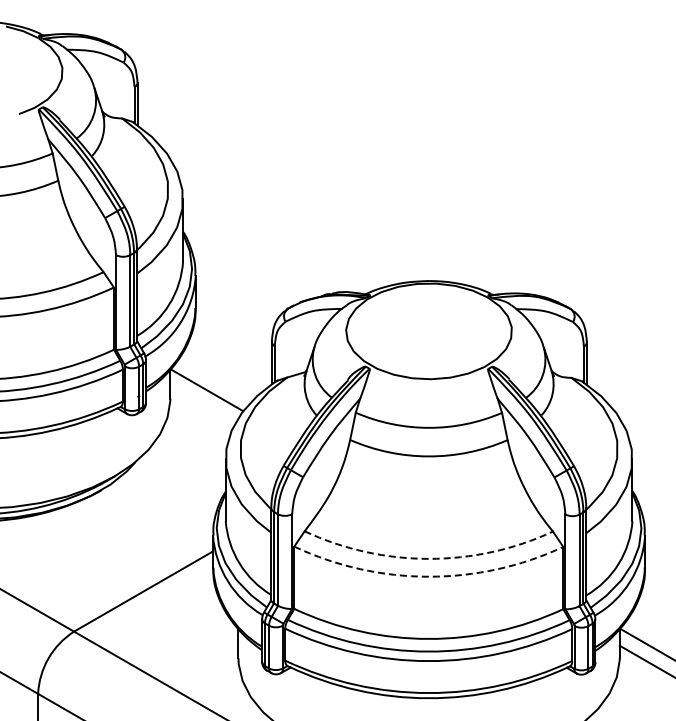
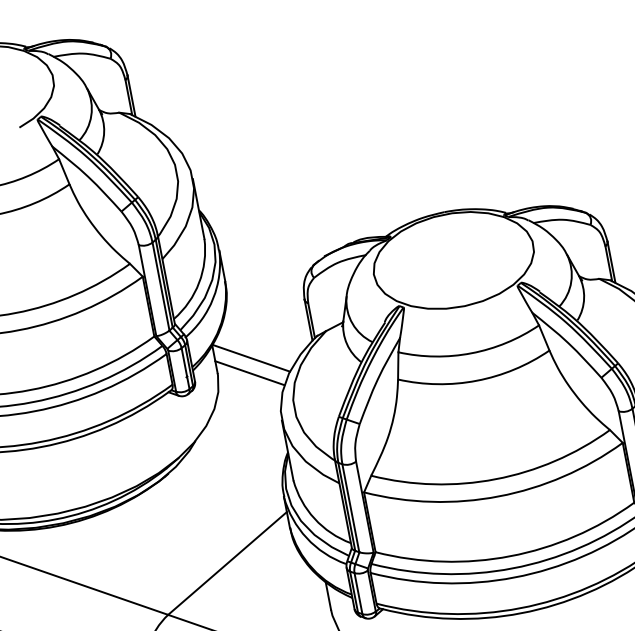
line: (202, 404) -> (249, 372), added
arc: (428, 558) -> (495, 478), dashed -> solid
arc: (428, 576) -> (498, 496), dashed -> solid

